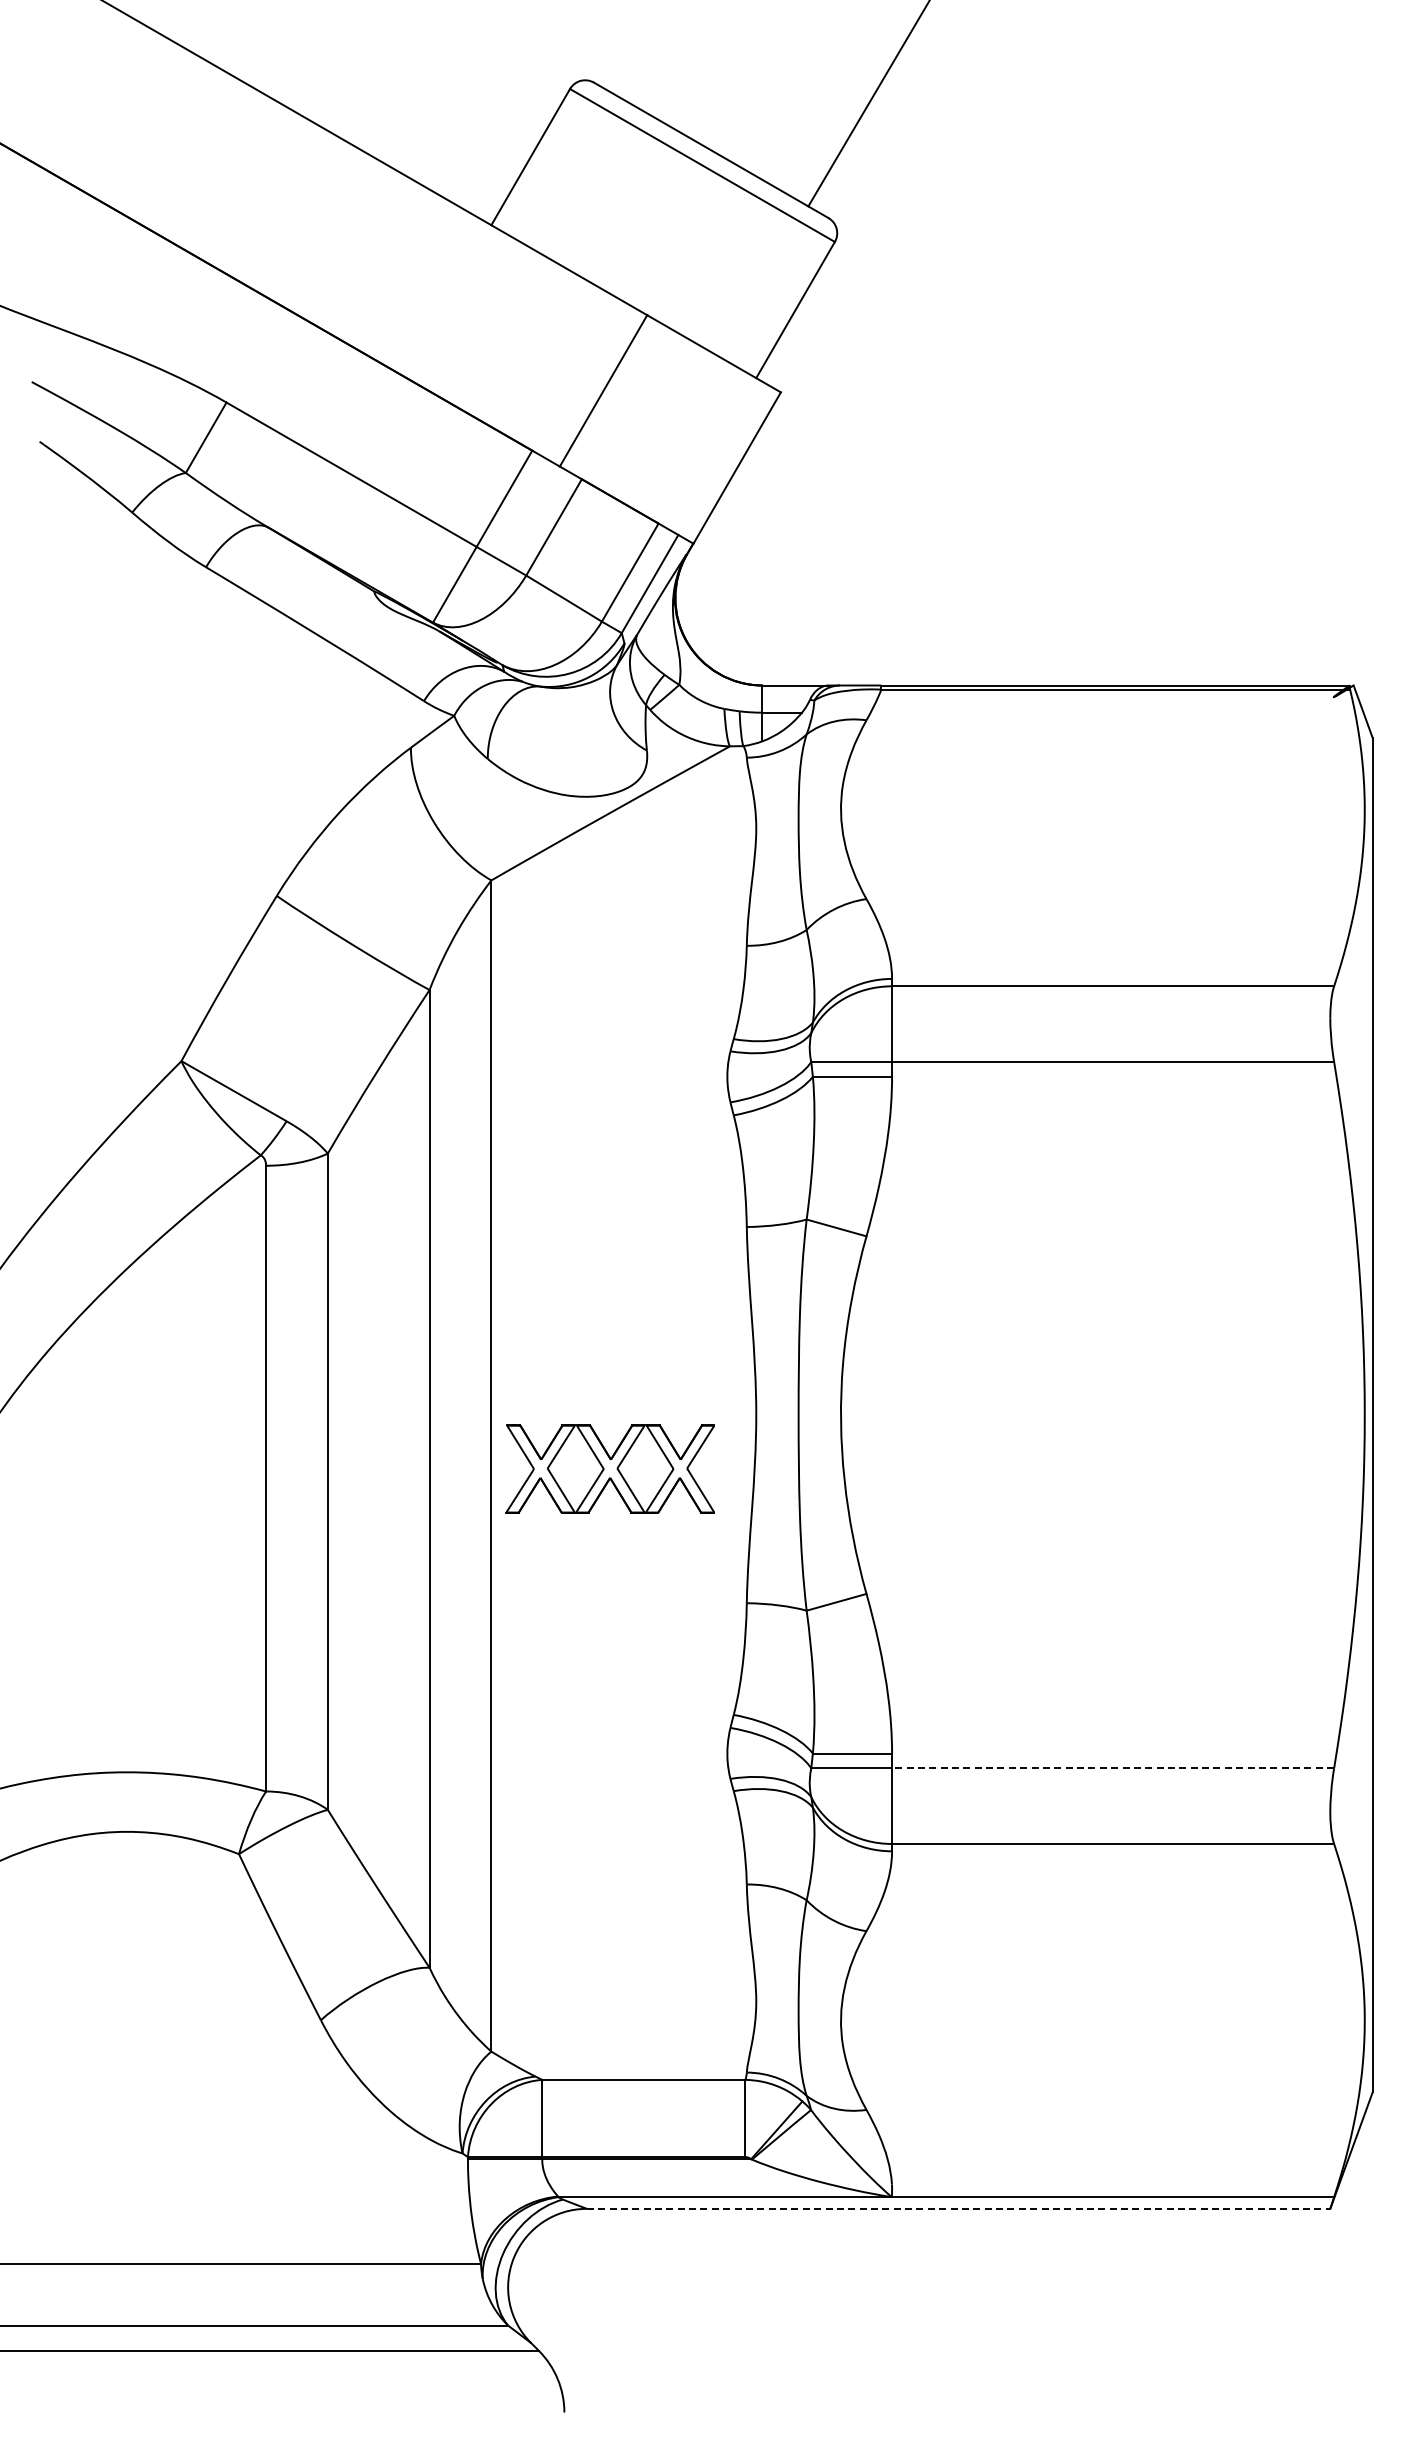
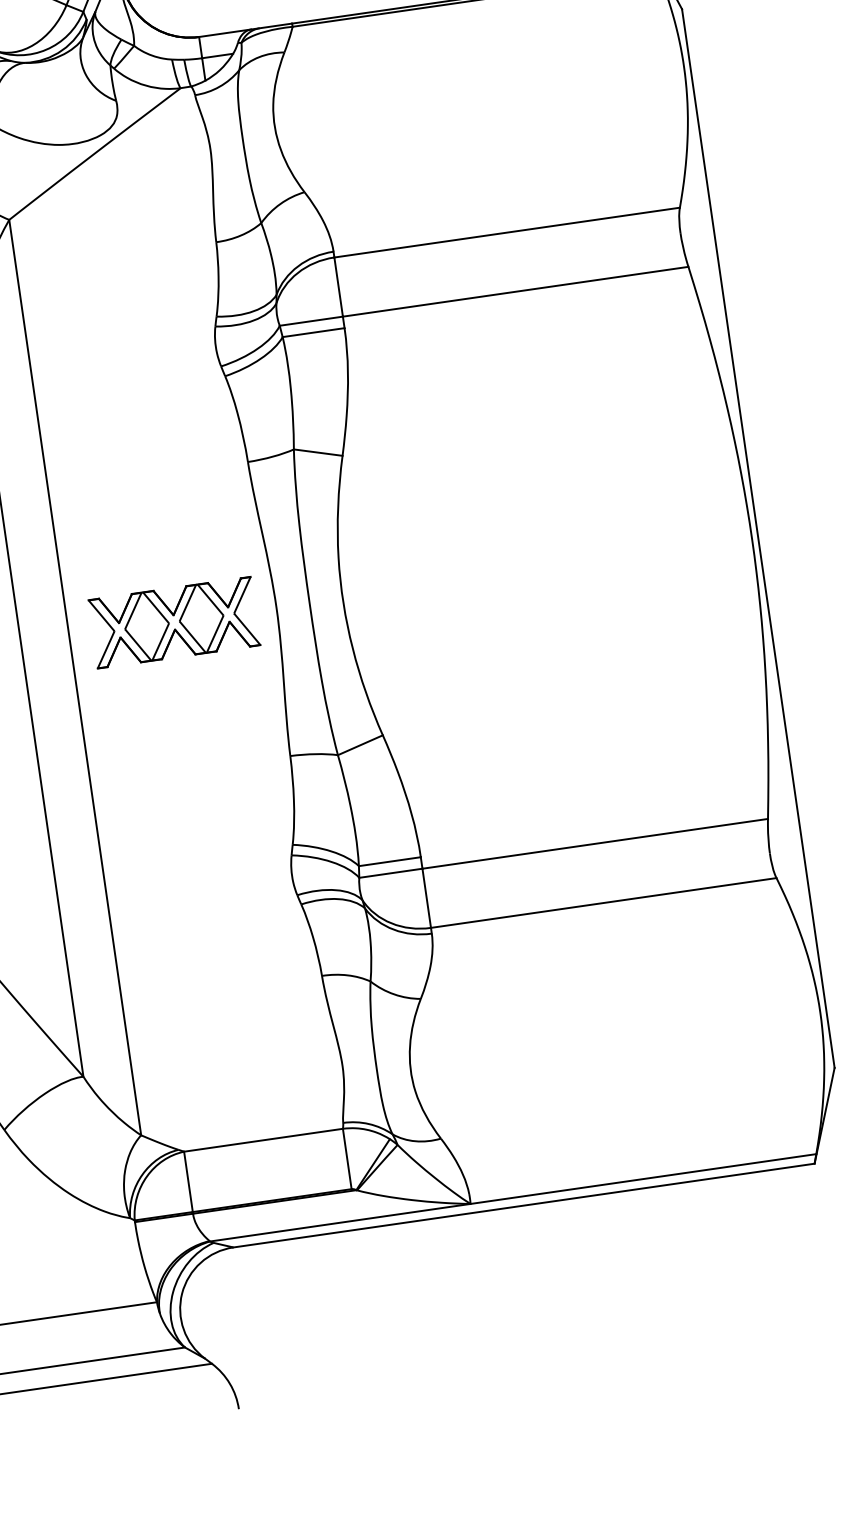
part: (609, 1468) -> (173, 622), moved
line: (1112, 1768) -> (594, 844), dashed -> solid
line: (958, 2208) -> (523, 1205), dashed -> solid

